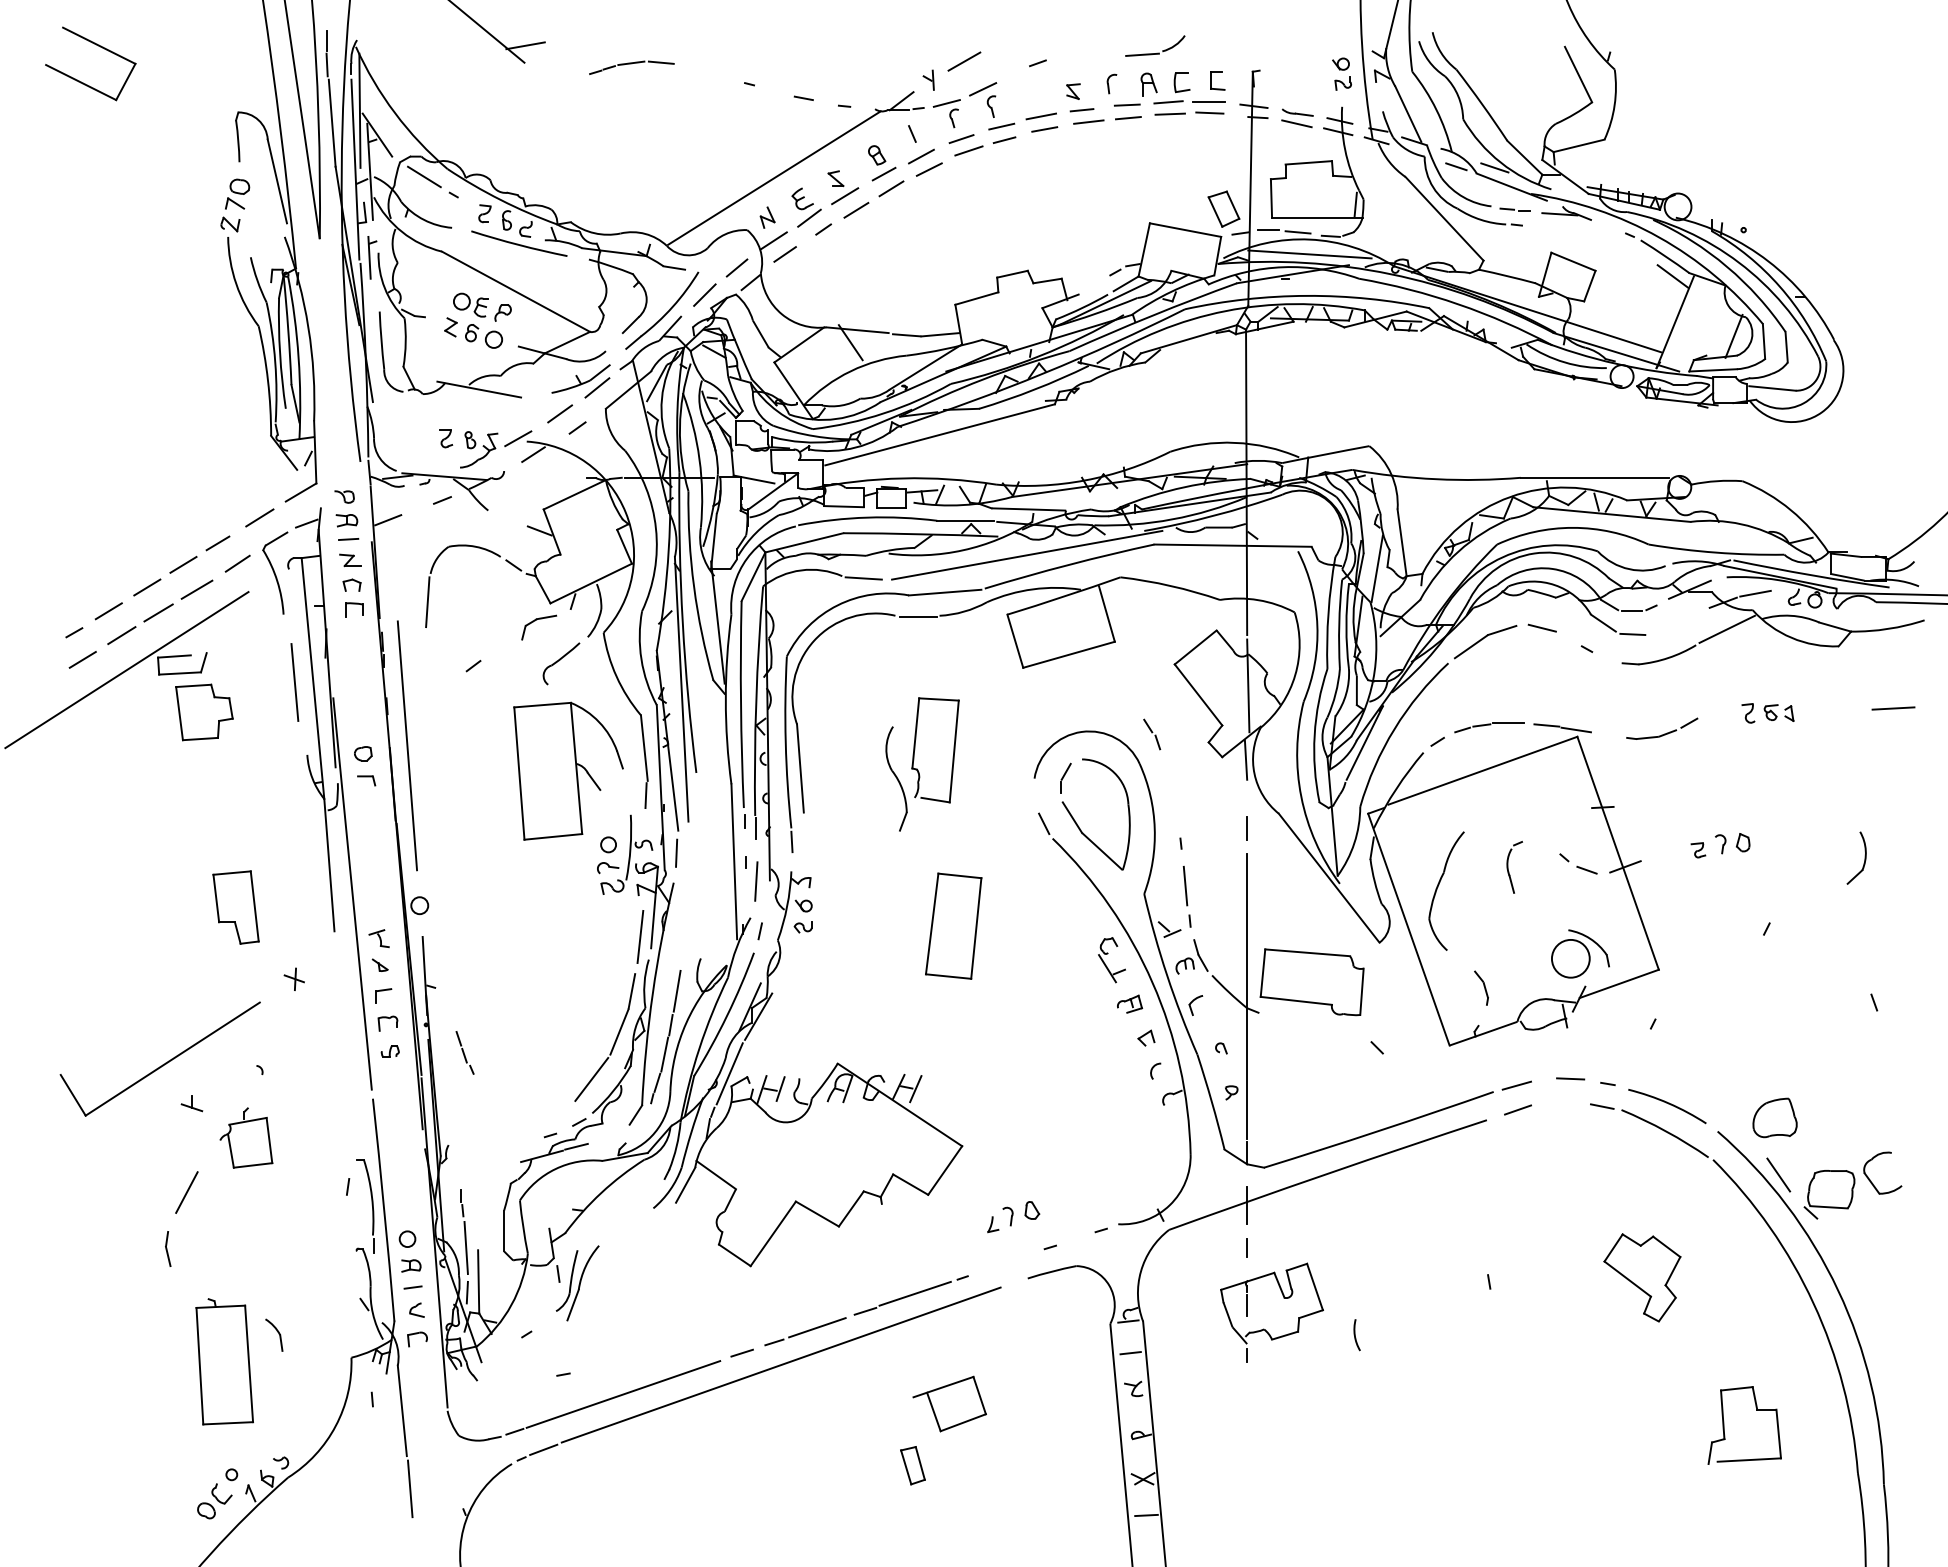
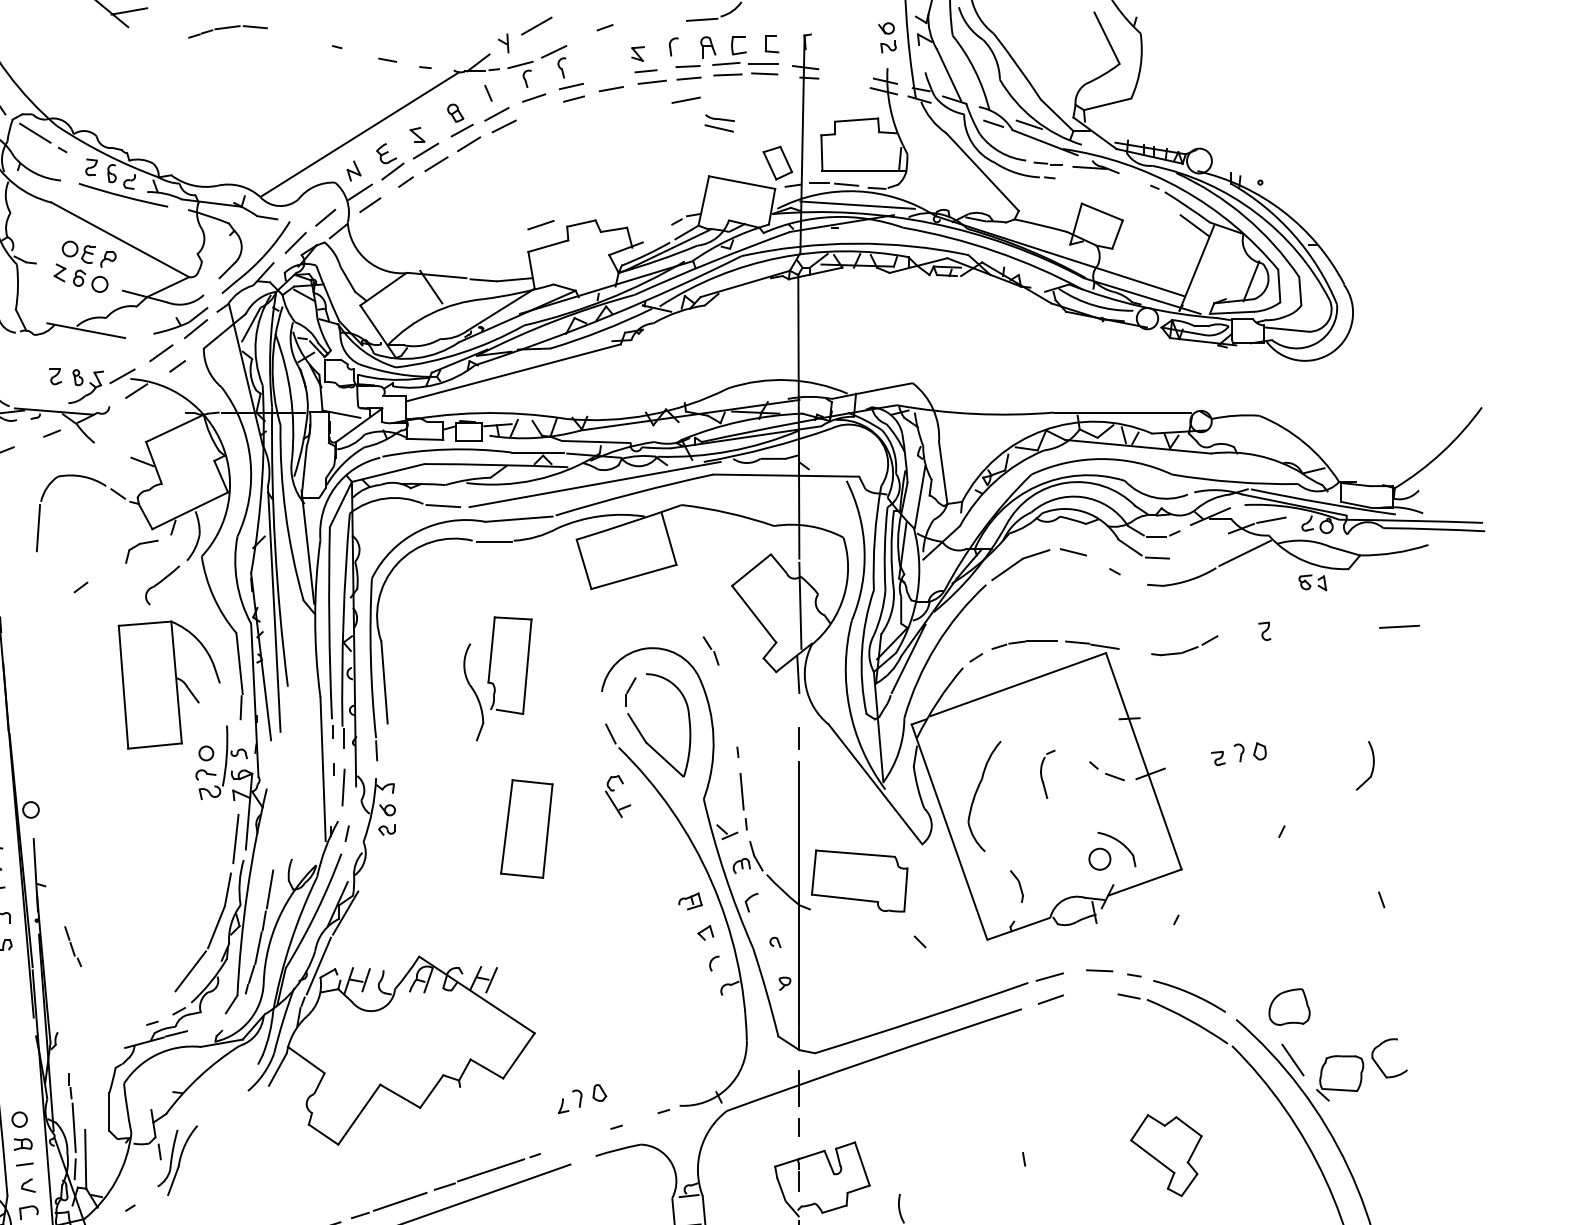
line: (1040, 116) -> (685, 100), moved
part: (1297, 118) -> (719, 123), moved
line: (968, 150) -> (540, 224), moved
part: (1778, 712) -> (1312, 582), moved
line: (406, 745) -> (18, 661), removed
line: (676, 852) -> (269, 760), removed
circle: (1570, 958) -> (1099, 858), size x0.6
part: (1105, 963) -> (612, 799), moved

